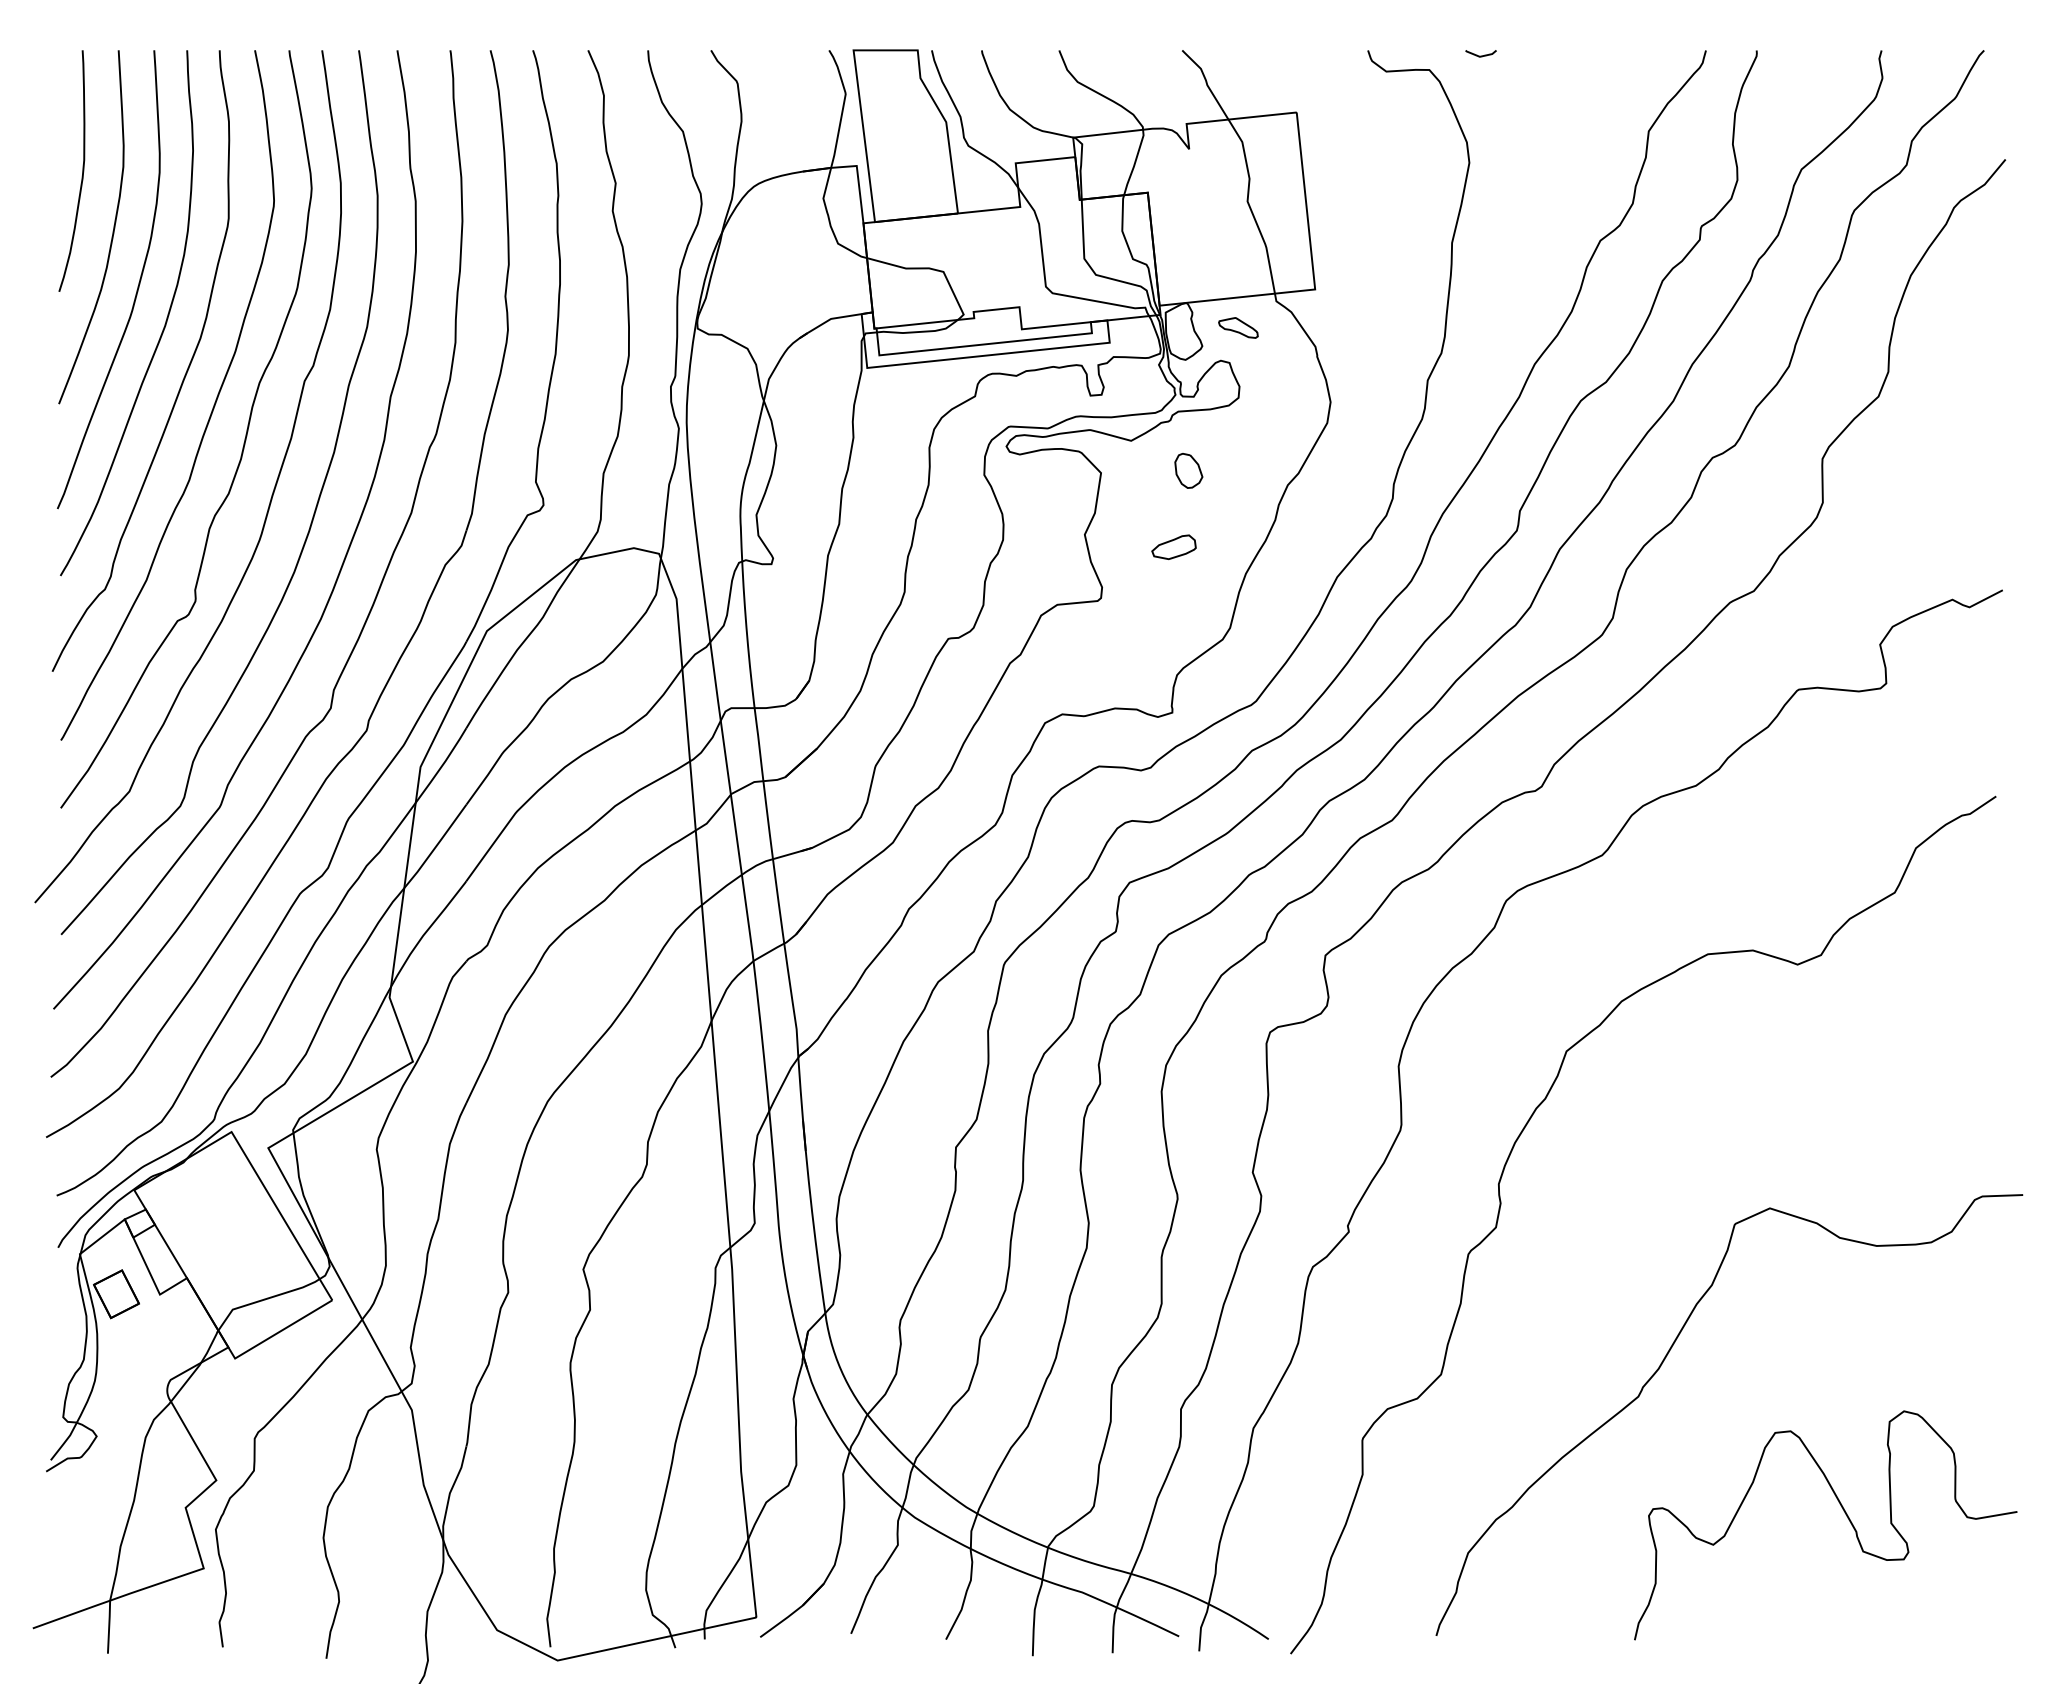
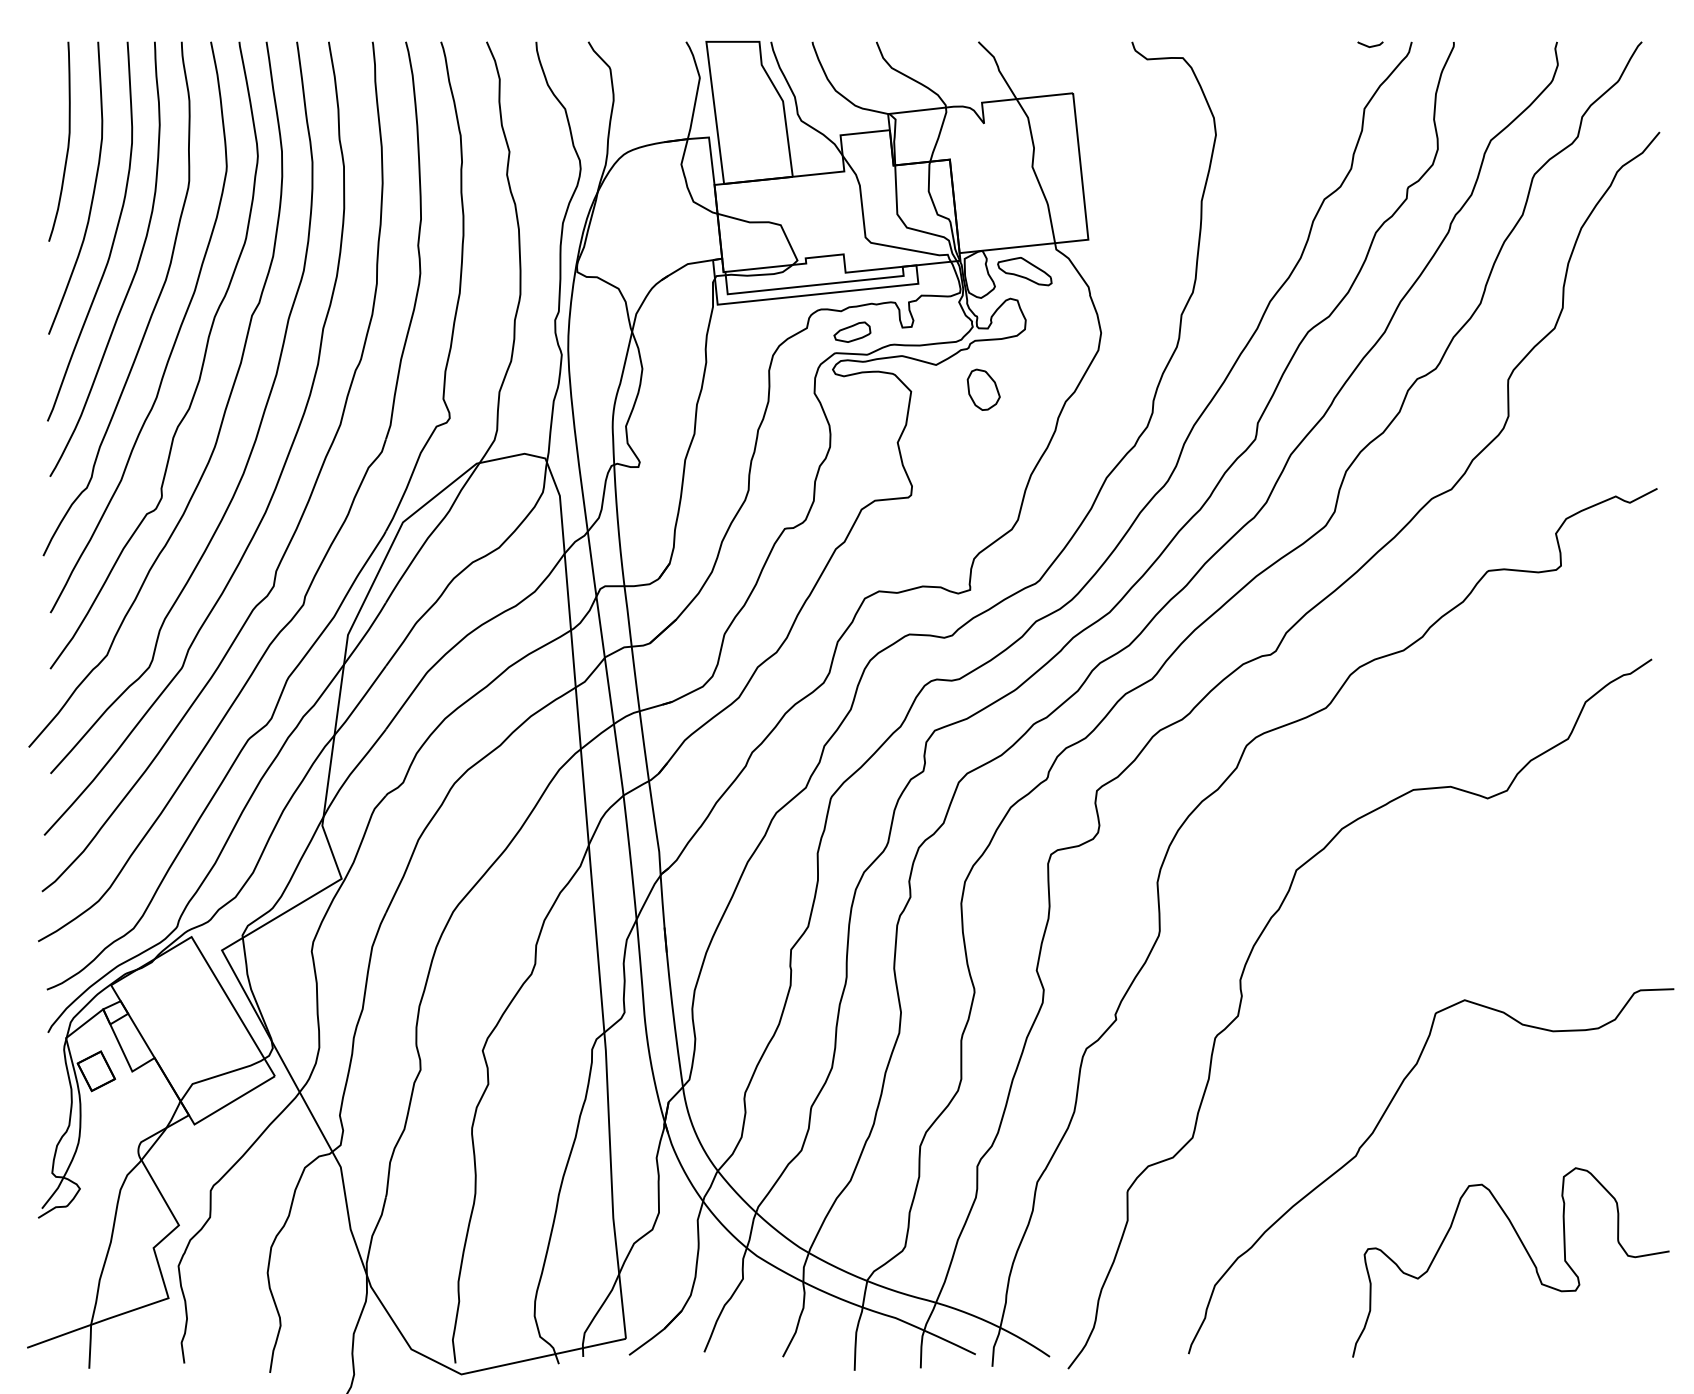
line: (1480, 55) -> (1370, 46), moved
part: (1238, 327) -> (1024, 271), size x1.67
part: (1188, 470) -> (983, 389), size x1.43
part: (1173, 547) -> (851, 332), moved

